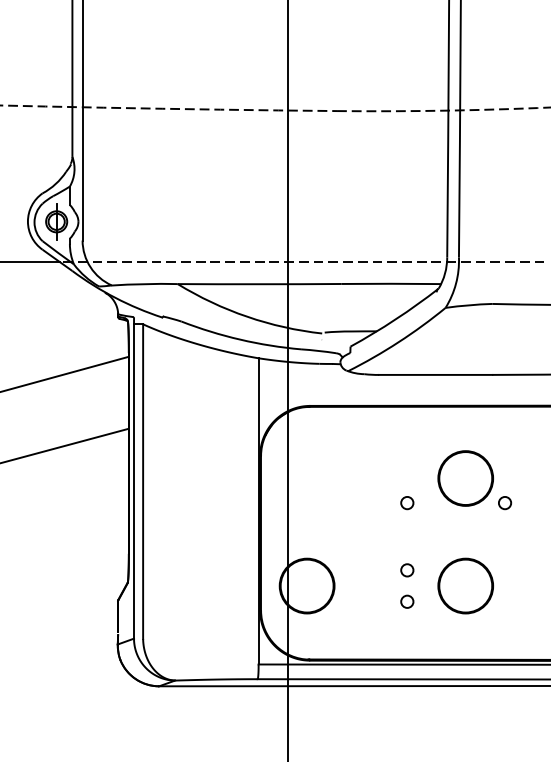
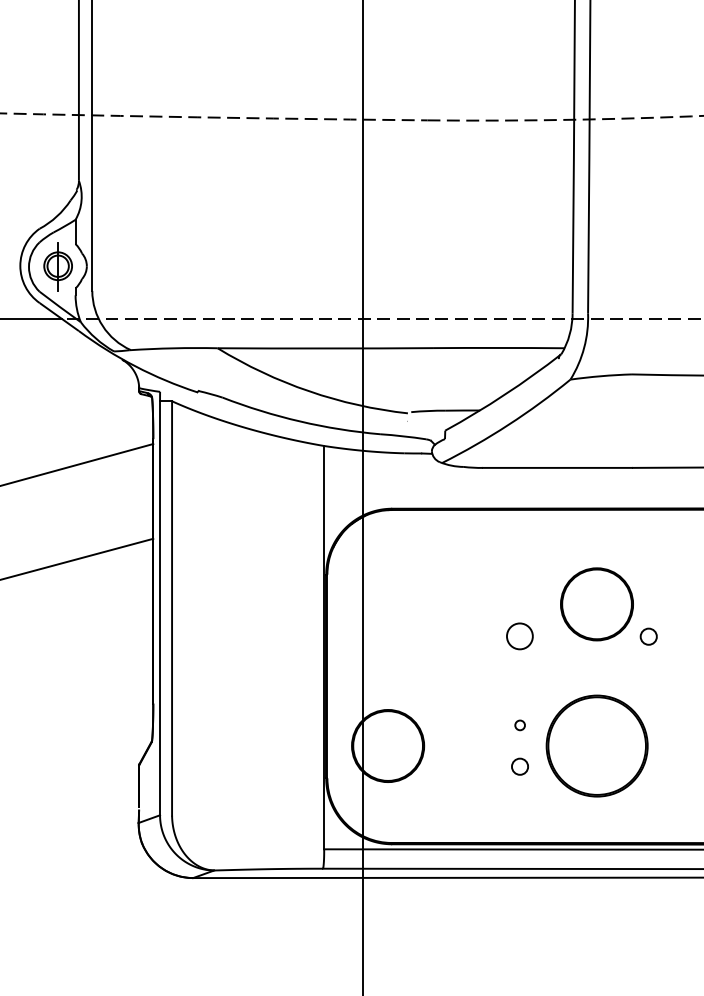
circle: (407, 503) -> (520, 637), size x1.6
circle: (407, 570) -> (520, 725), size x0.6
part: (465, 585) -> (596, 745), size x1.4

